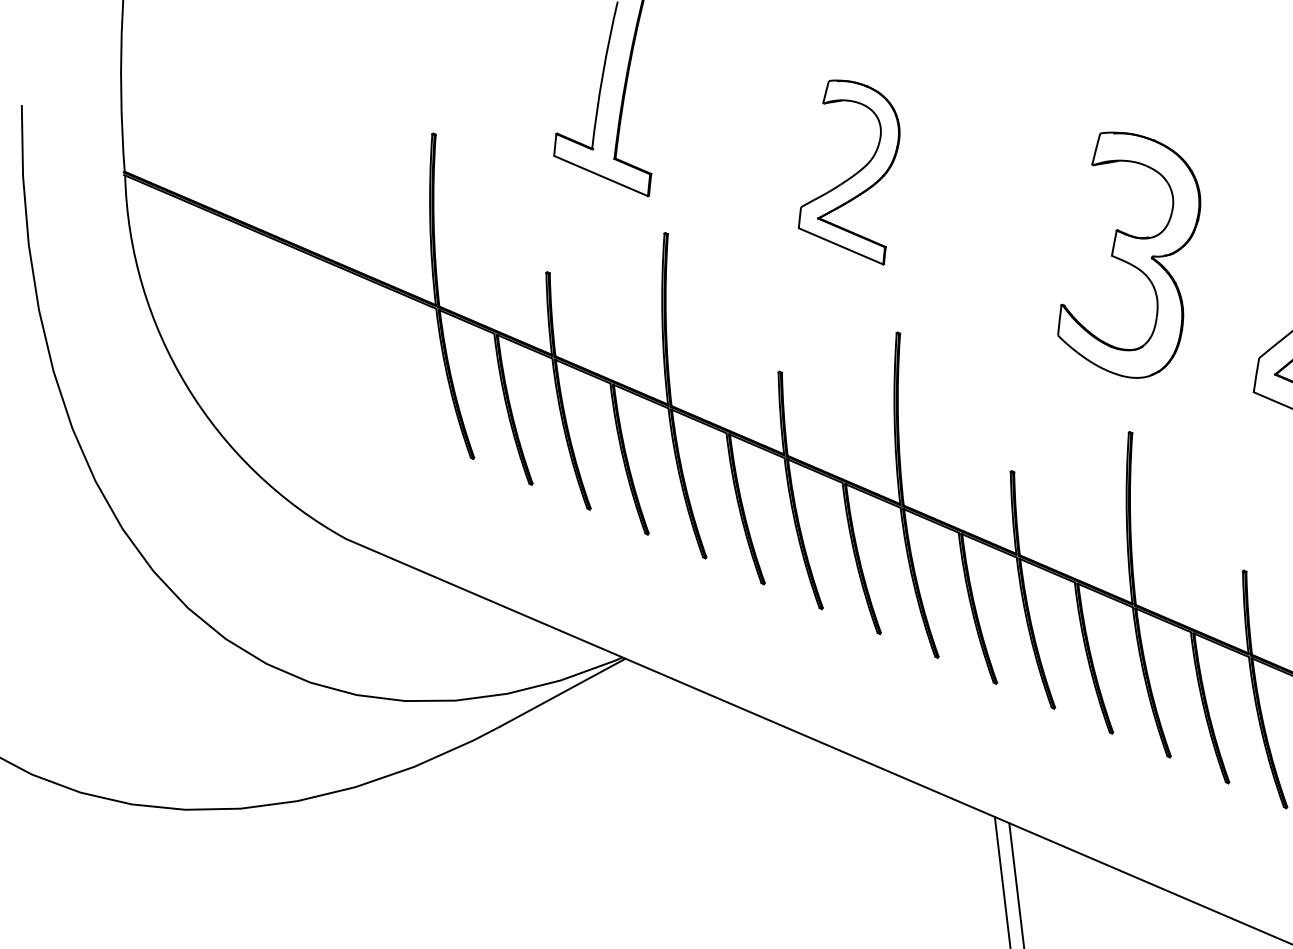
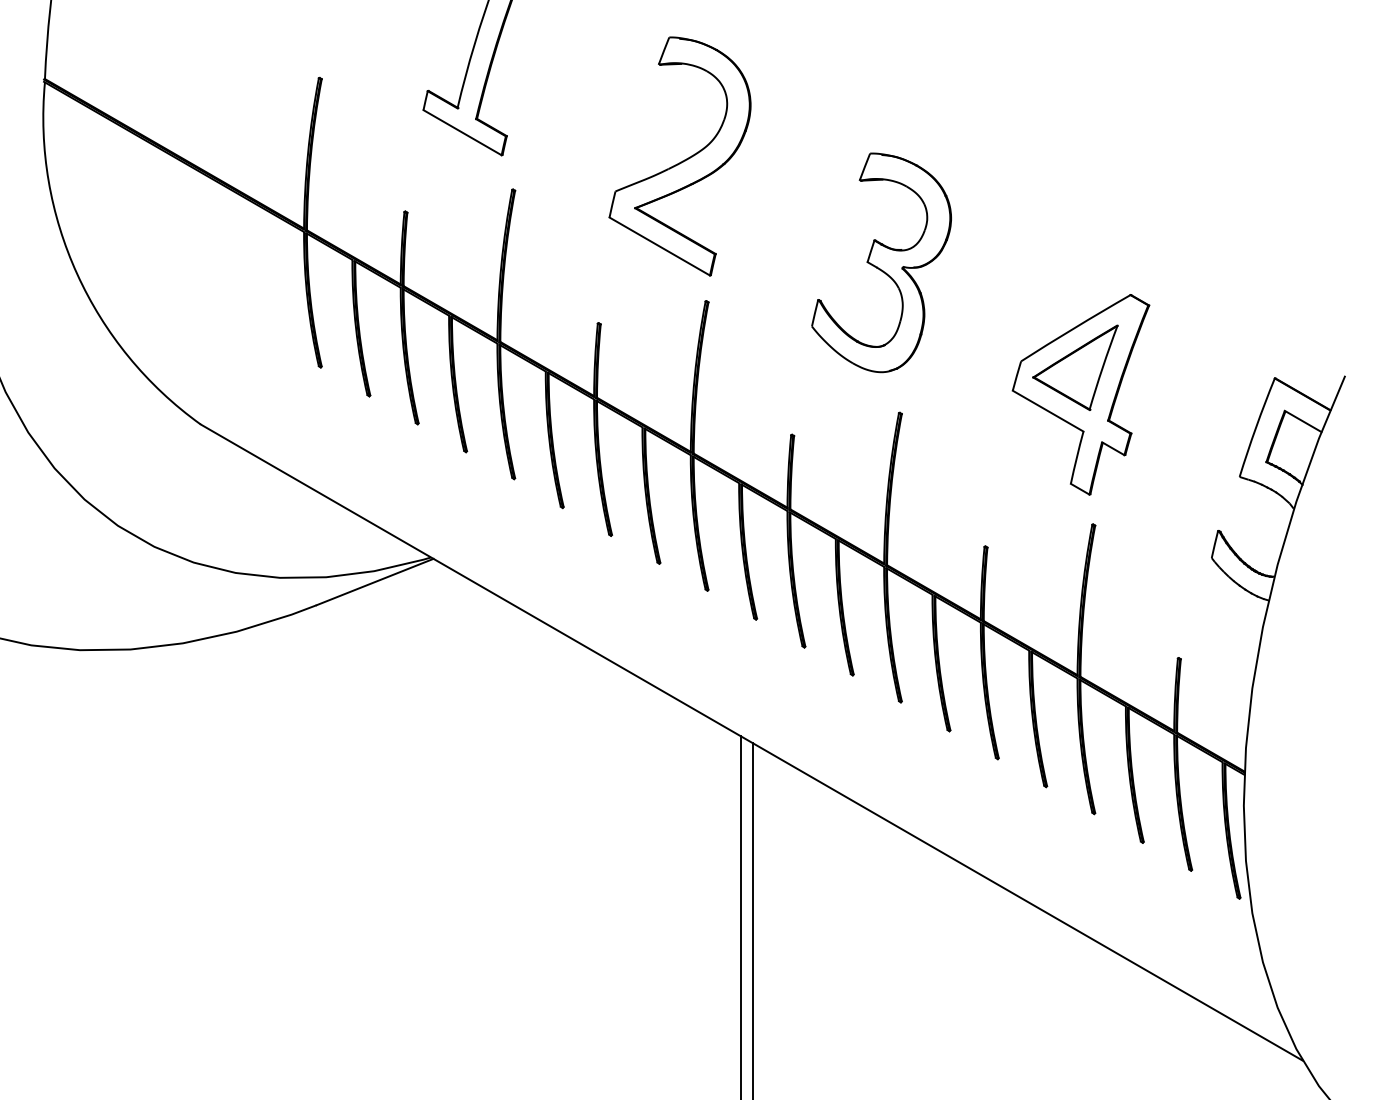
part: (847, 173) -> (679, 156), size x1.43
part: (1127, 254) -> (881, 262), moved

